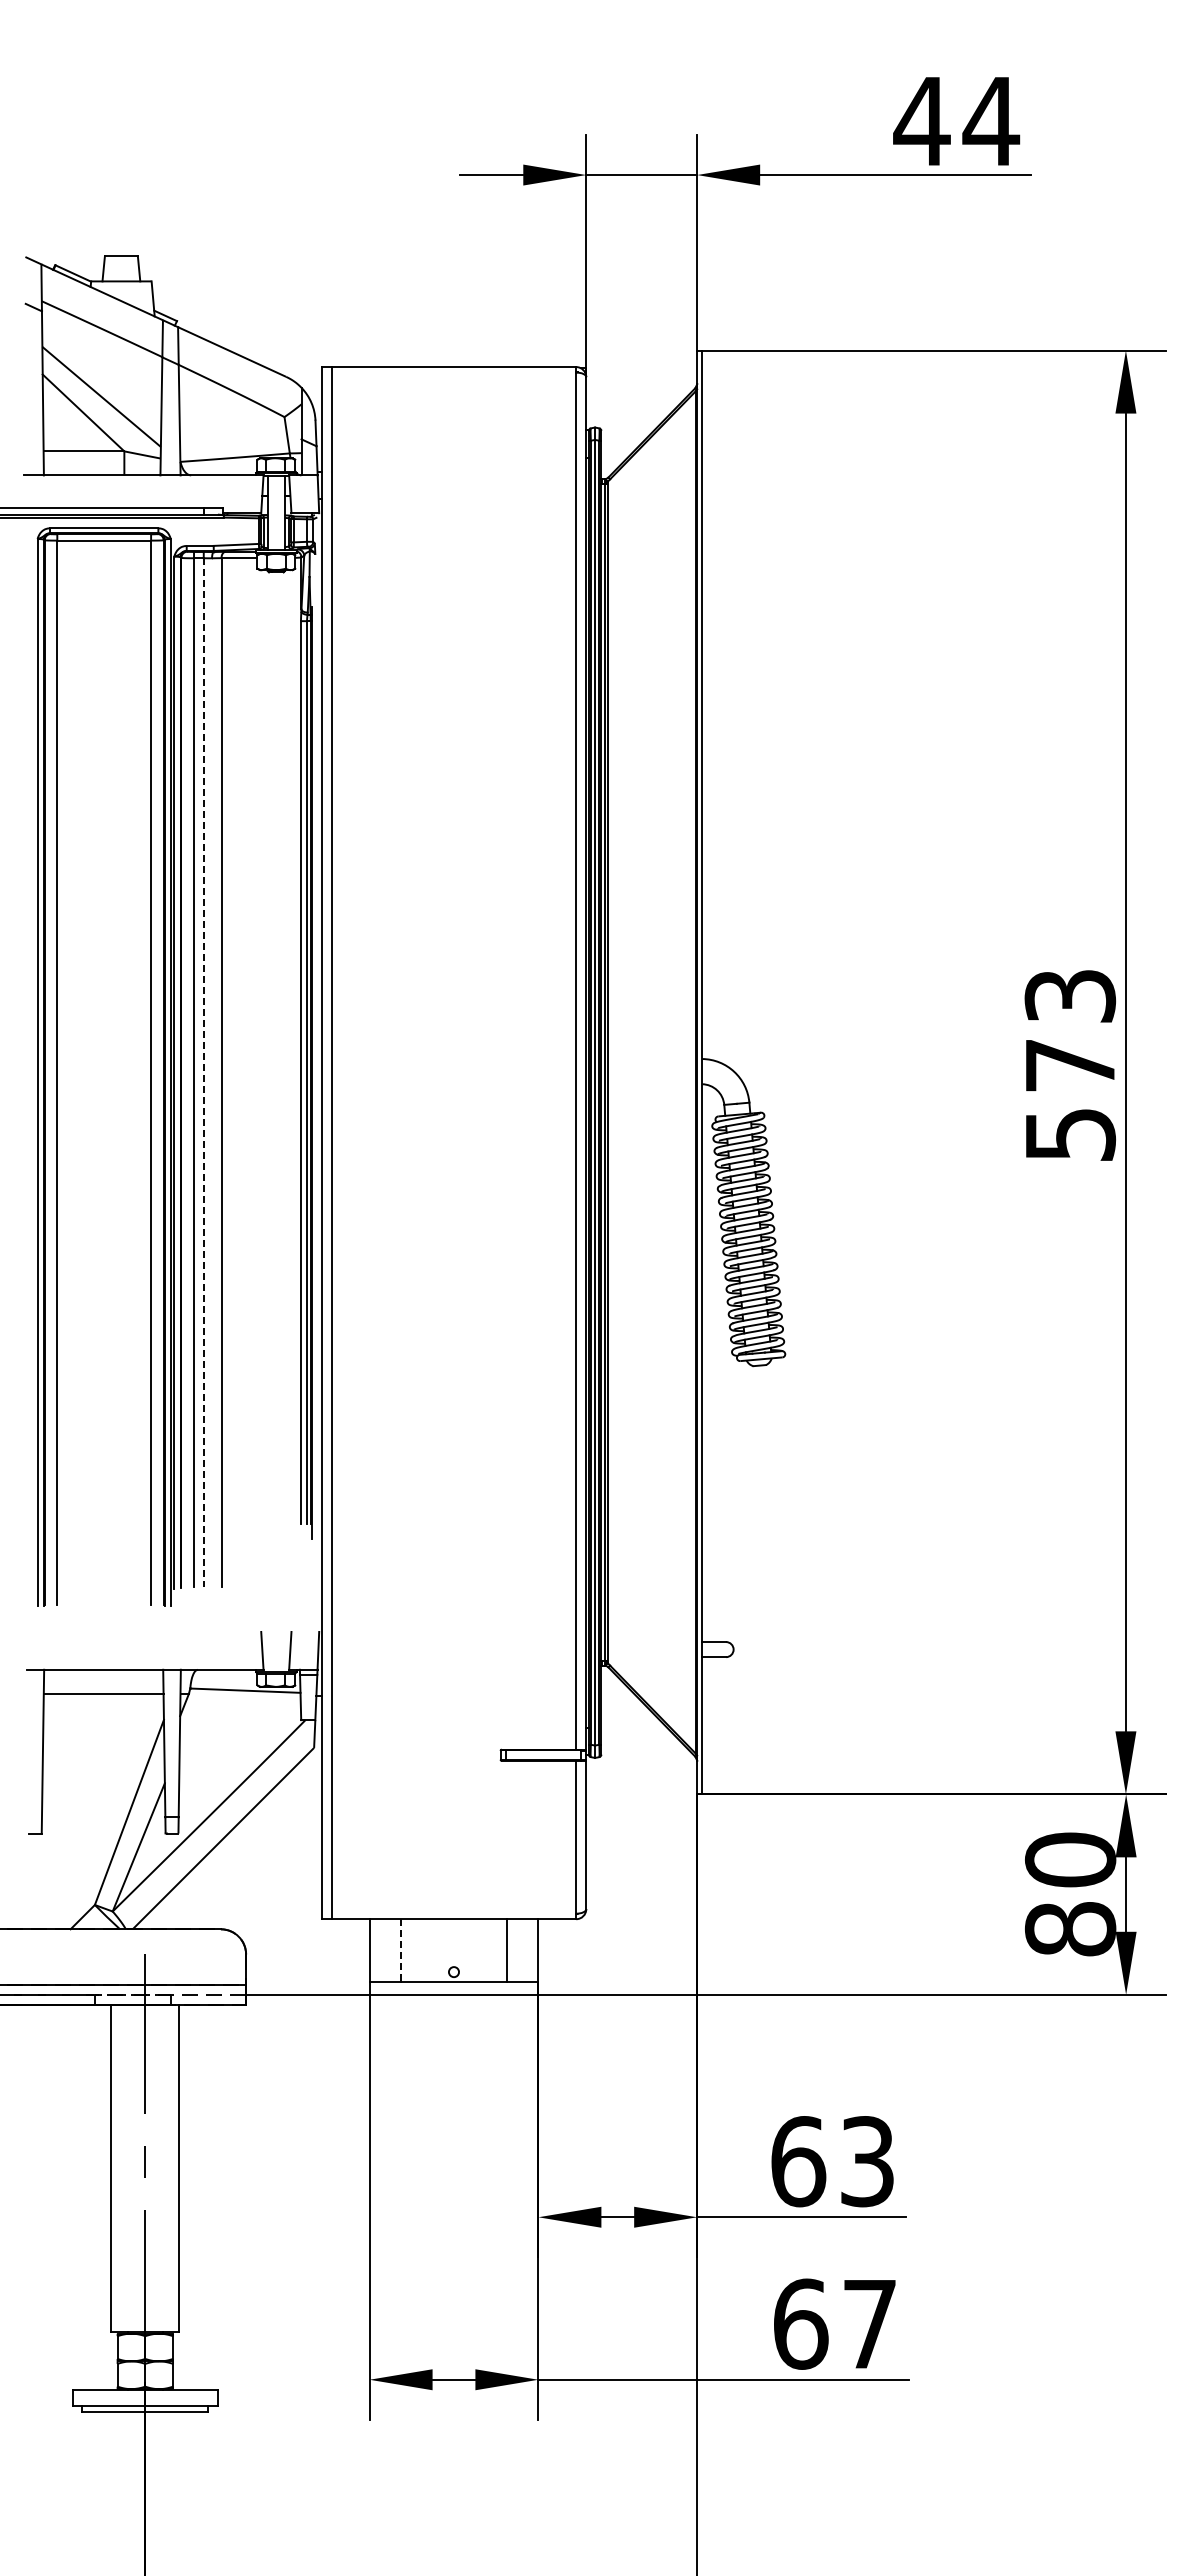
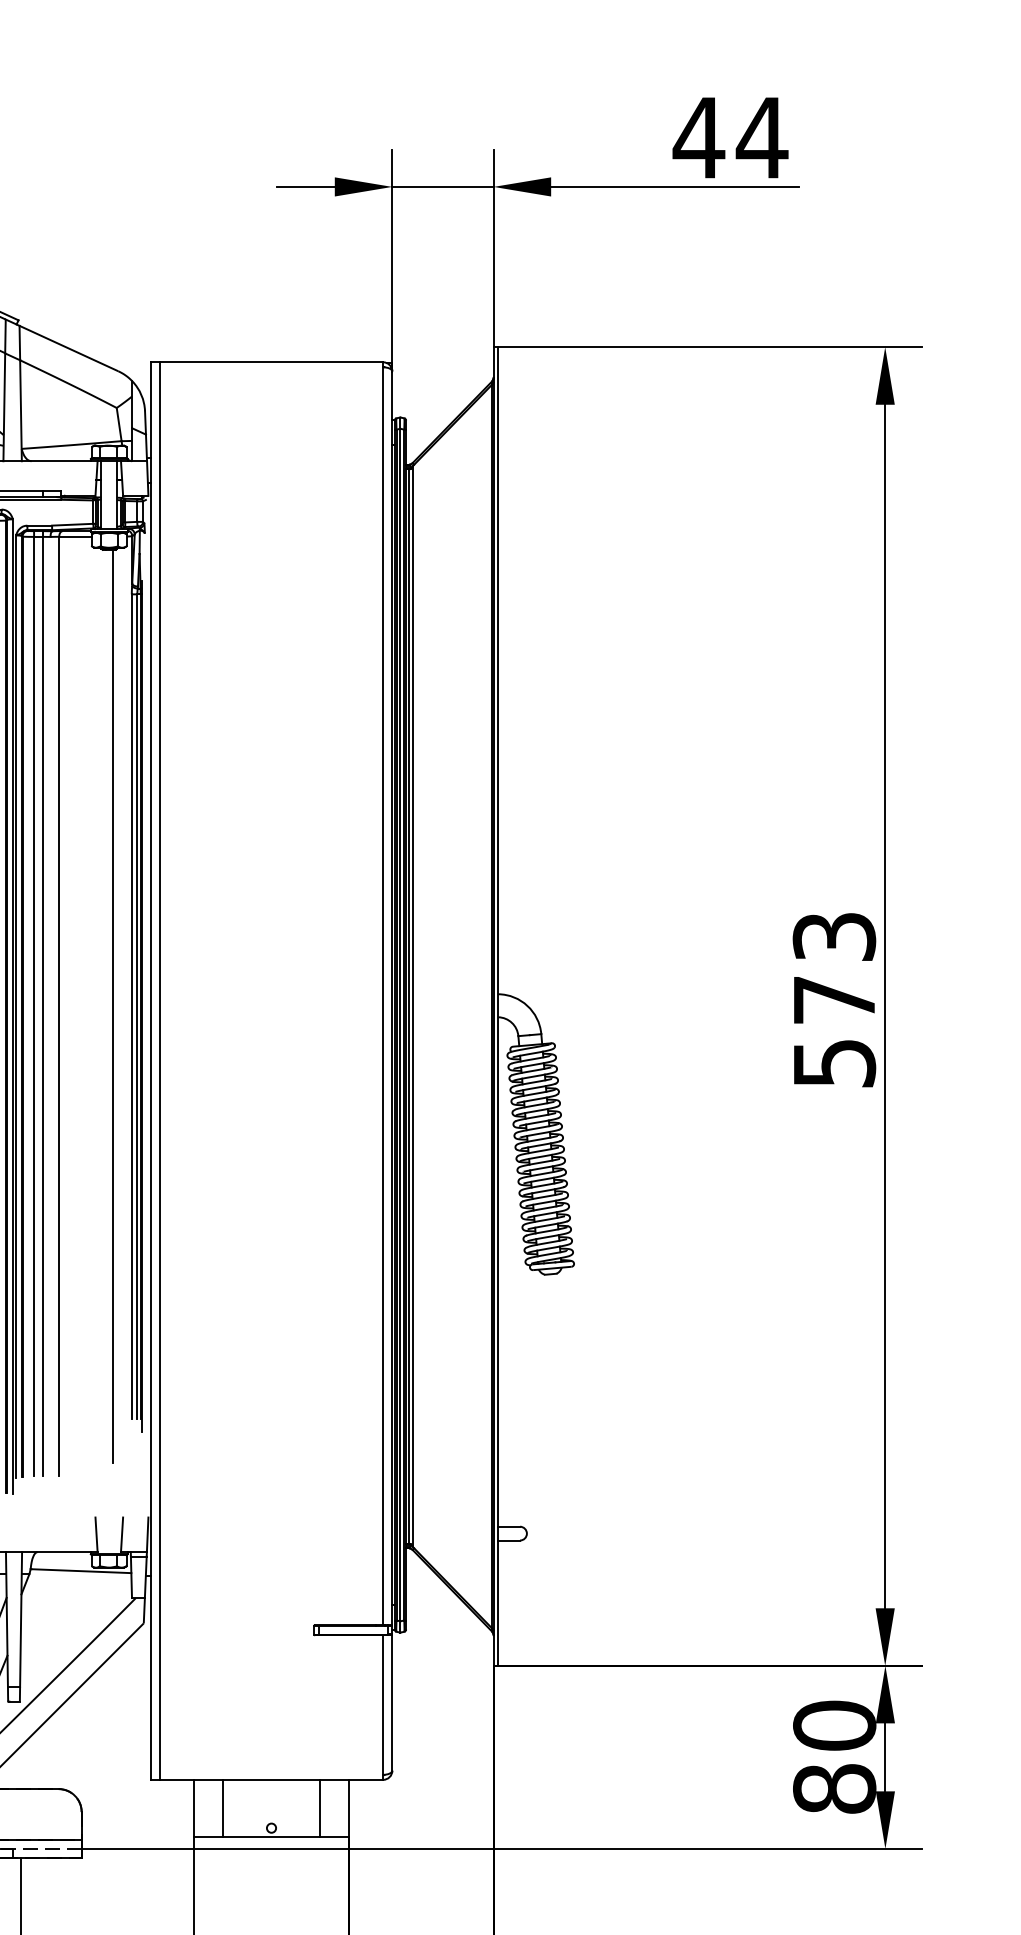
line: (280, 1072) -> (113, 1006), added
line: (203, 1073) -> (42, 1007), dashed -> solid
line: (401, 1951) -> (223, 1809), dashed -> solid

